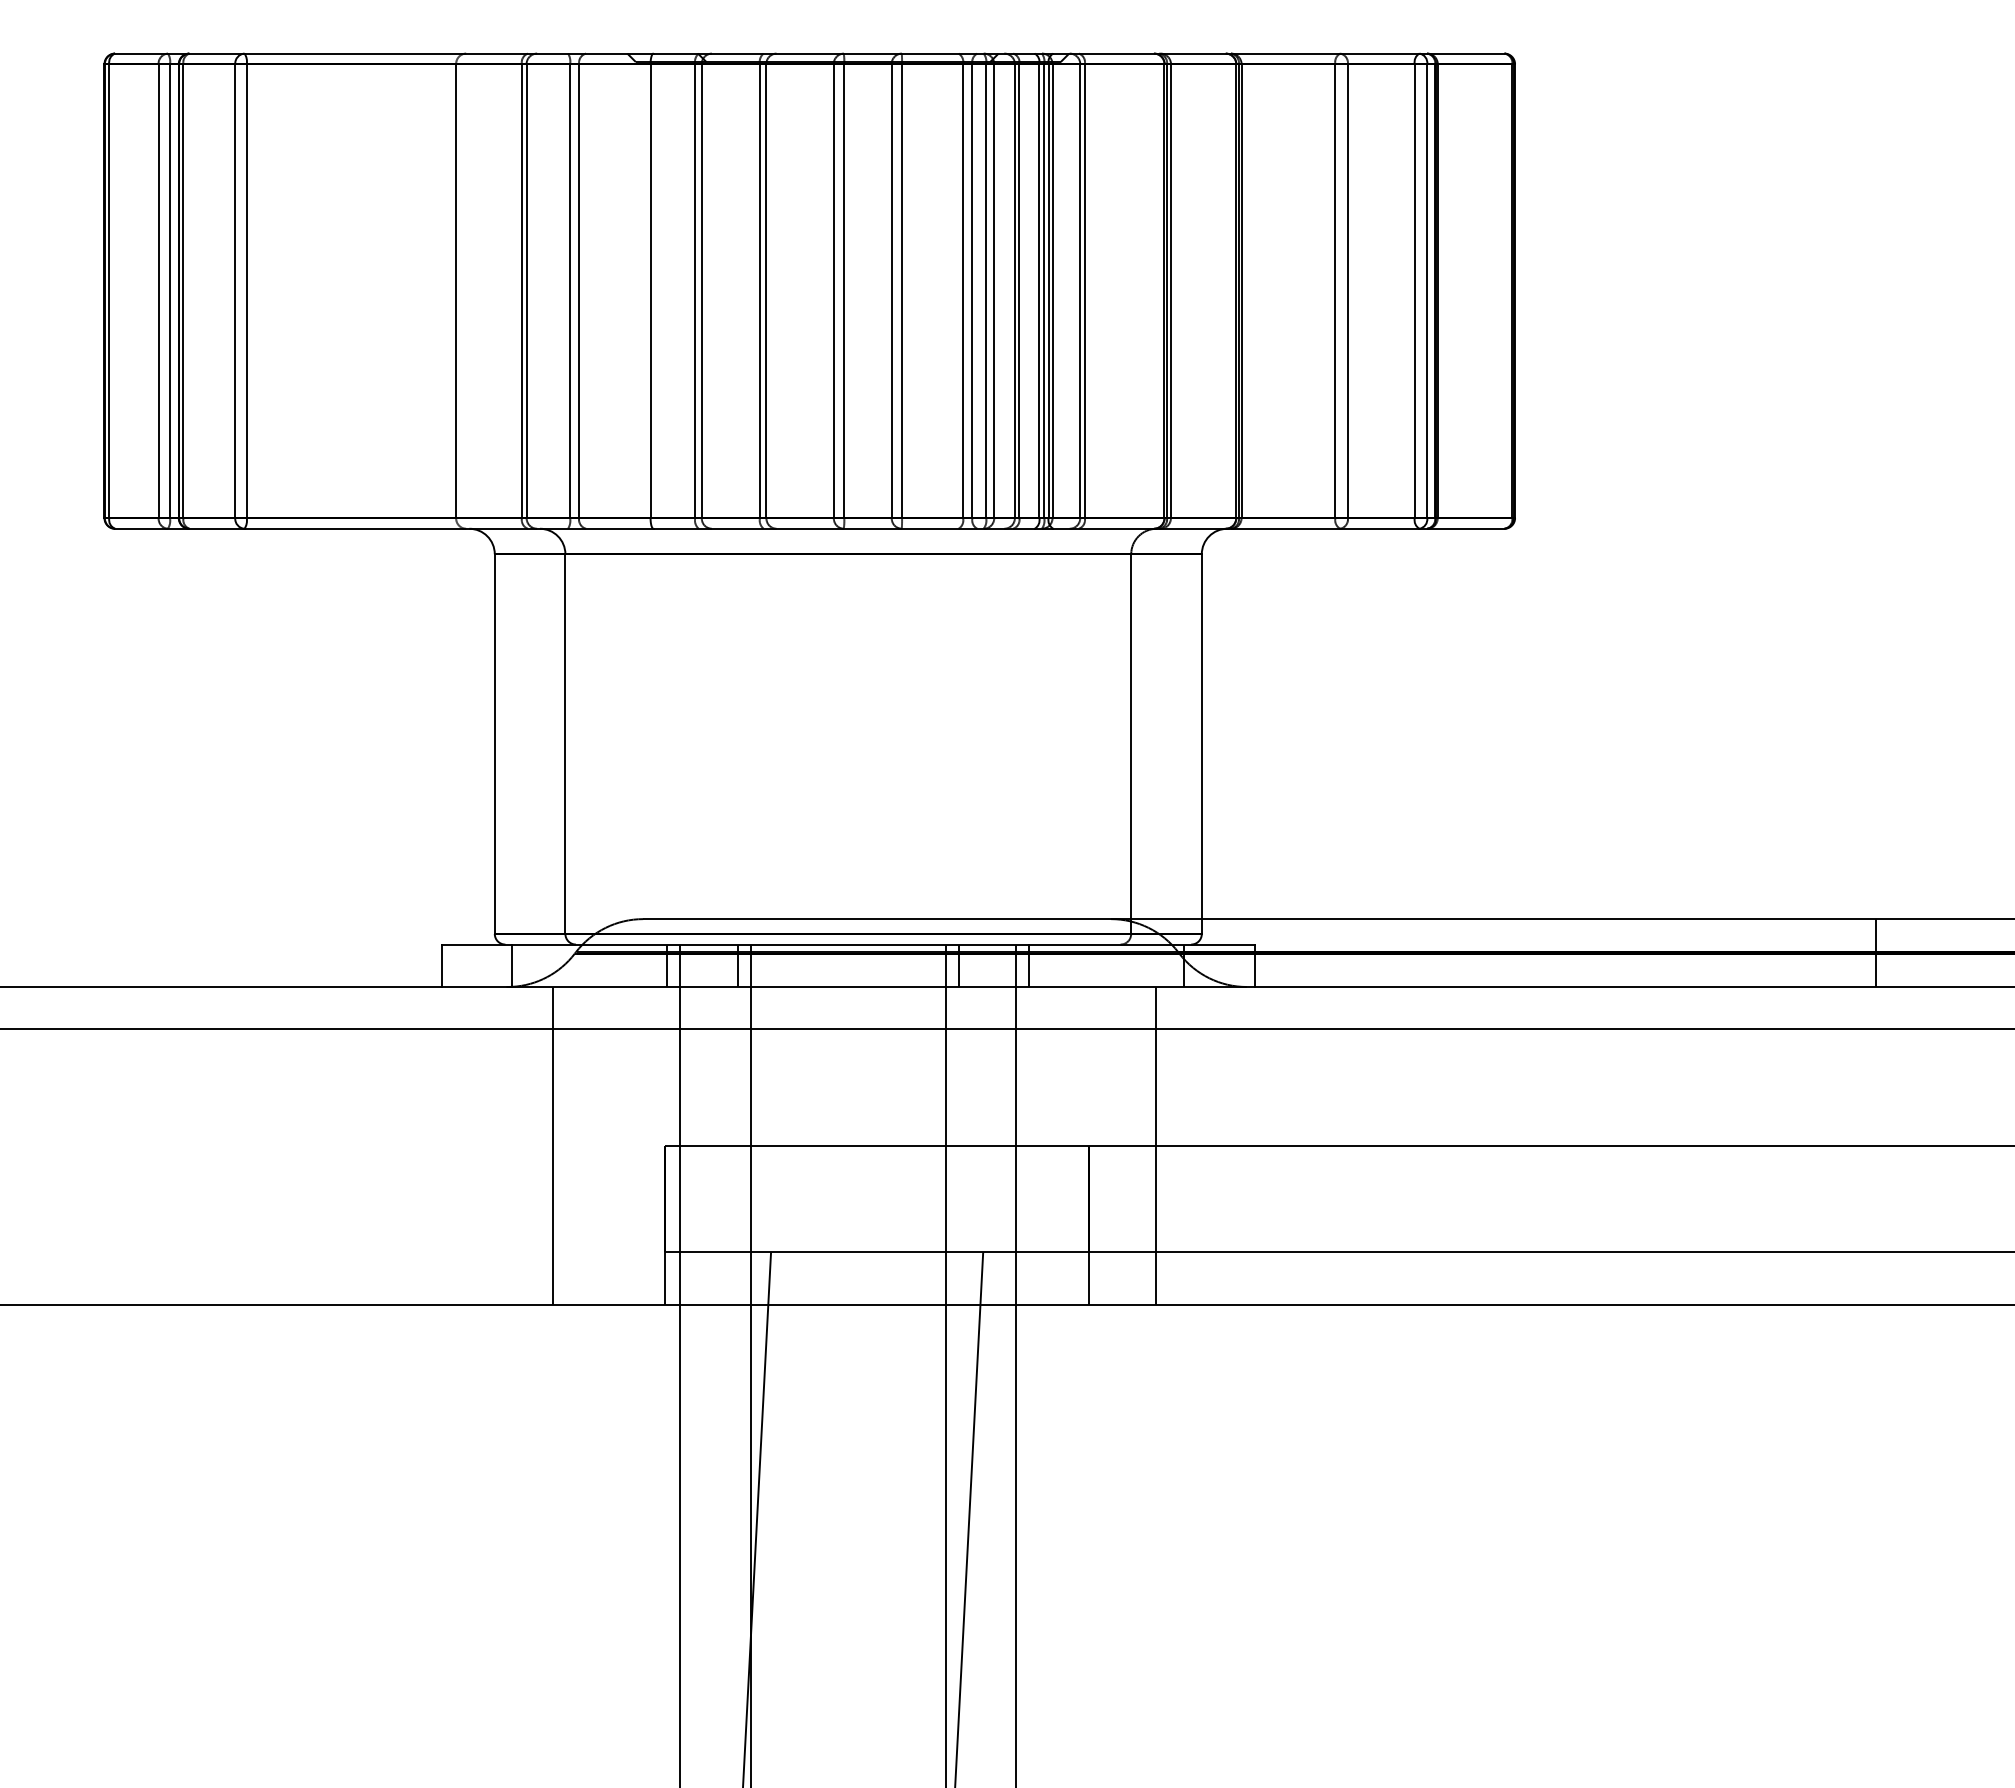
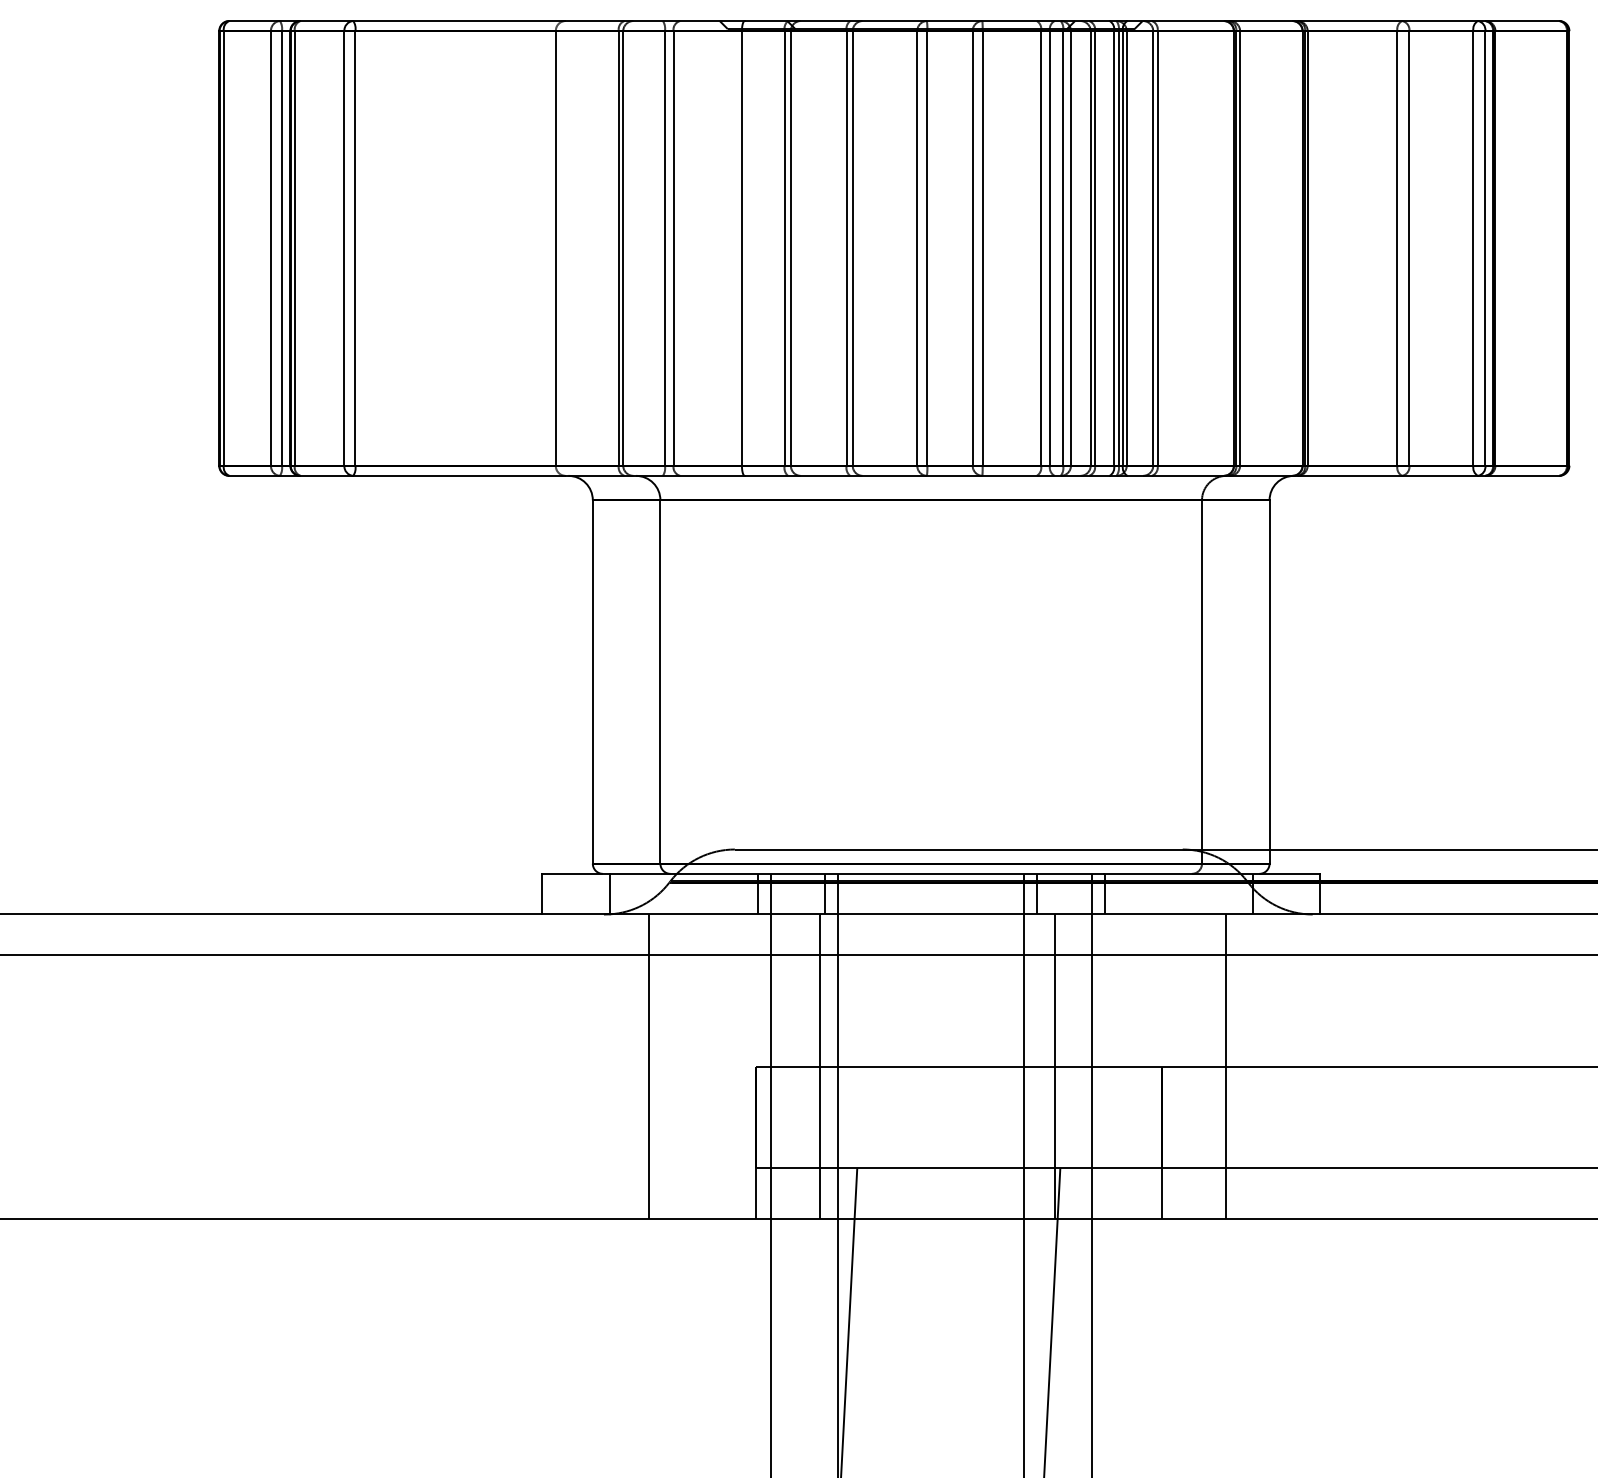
line: (732, 1146) -> (820, 1067), added
line: (977, 1146) -> (1054, 1067), added

